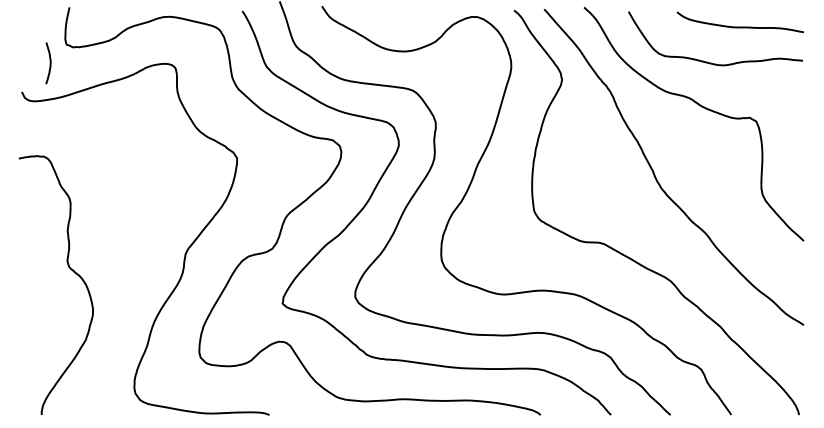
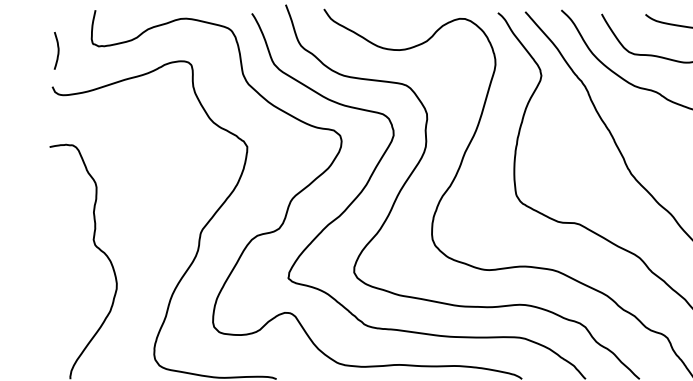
curve: (49, 63) -> (57, 51), moved

